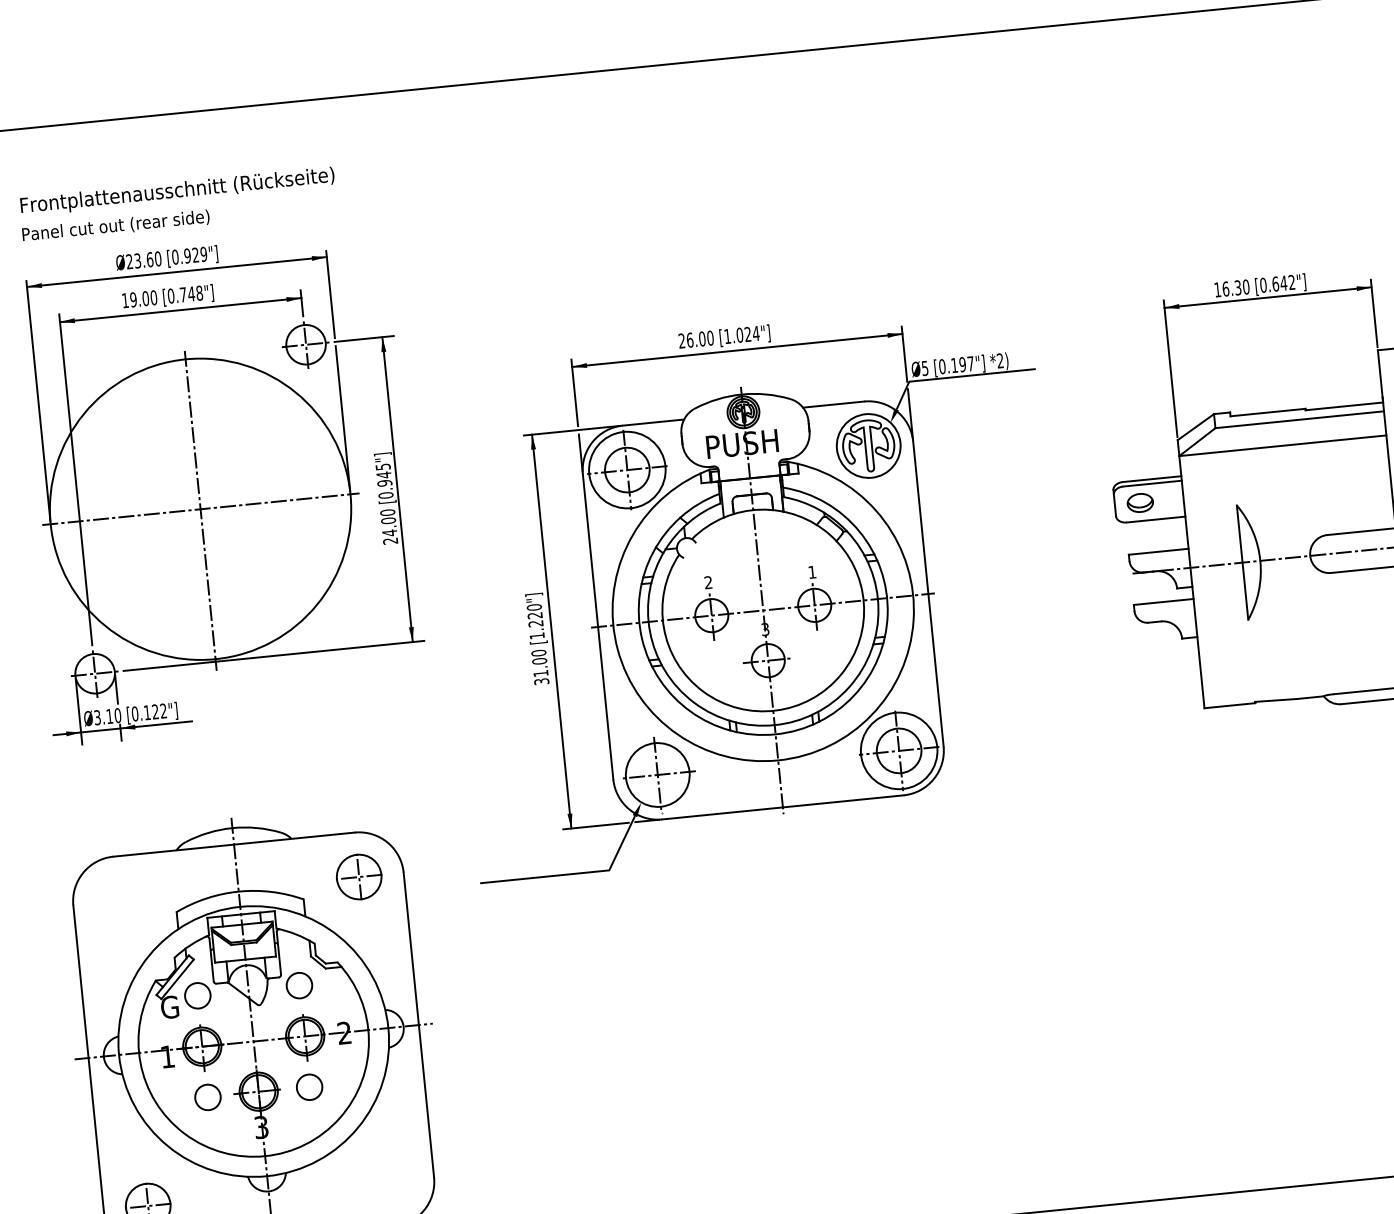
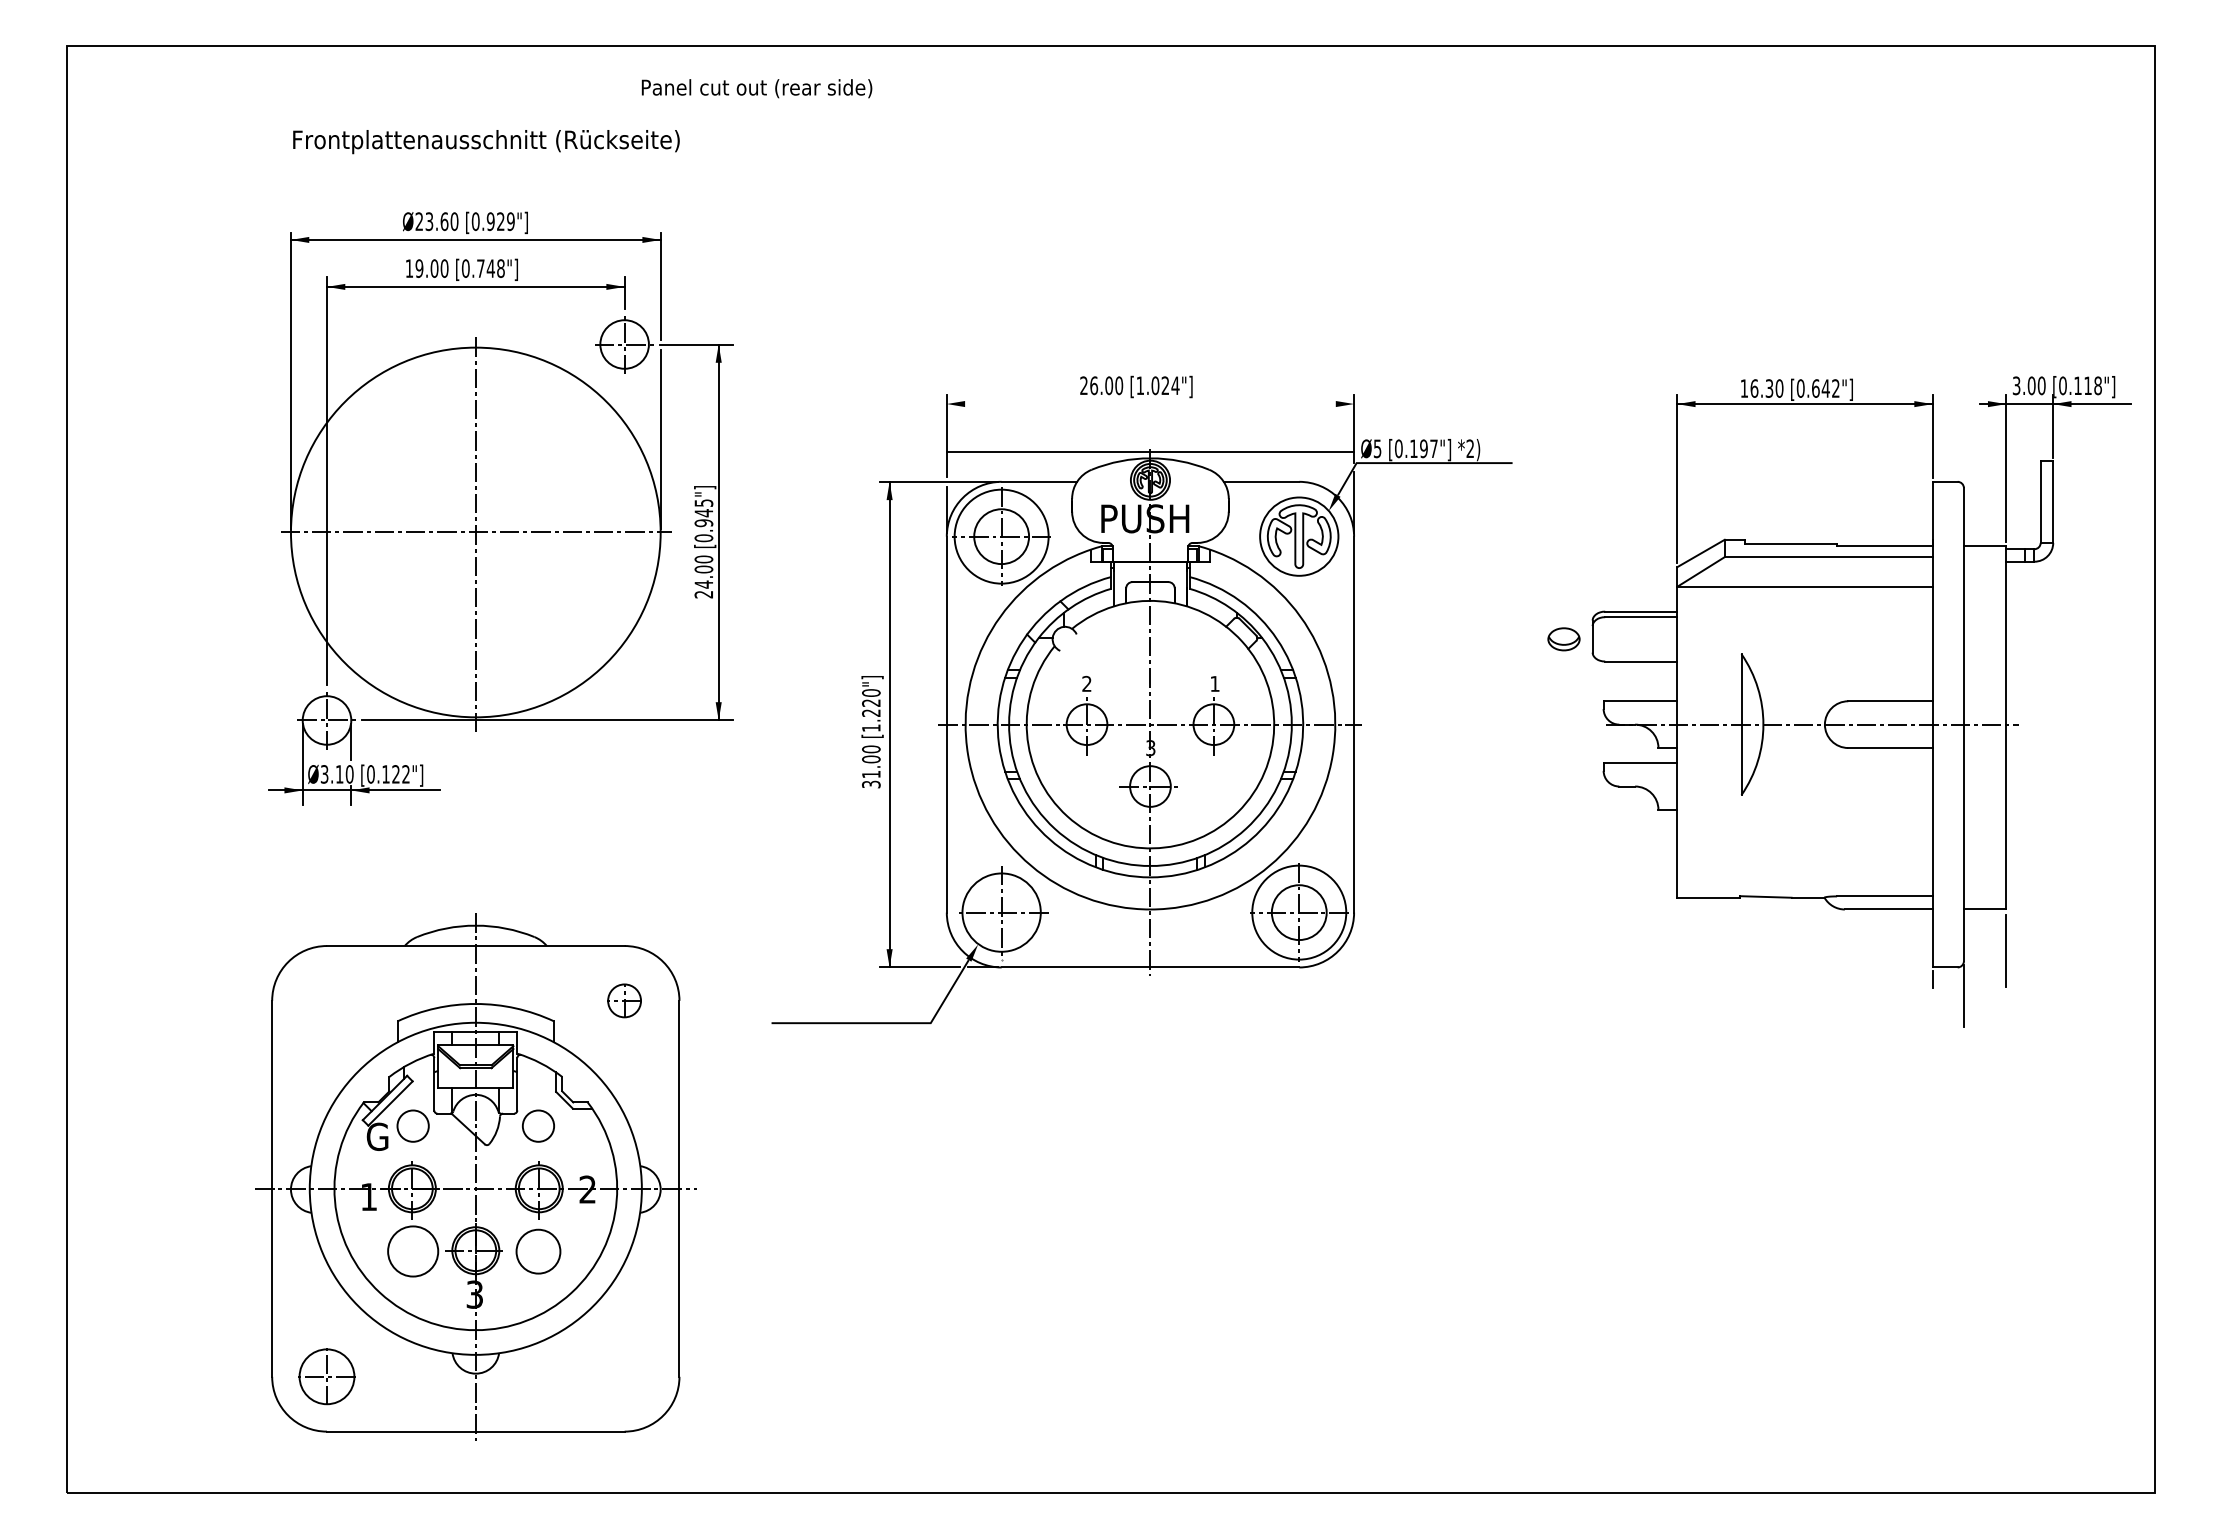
text: (115, 226) -> (756, 88), moved
line: (737, 350) -> (1150, 452), moved
part: (1139, 503) -> (1563, 639), moved
part: (359, 876) -> (624, 1000), size x0.6
circle: (309, 1086) -> (538, 1250), size x1.4
circle: (207, 1097) -> (412, 1251), size x1.6

